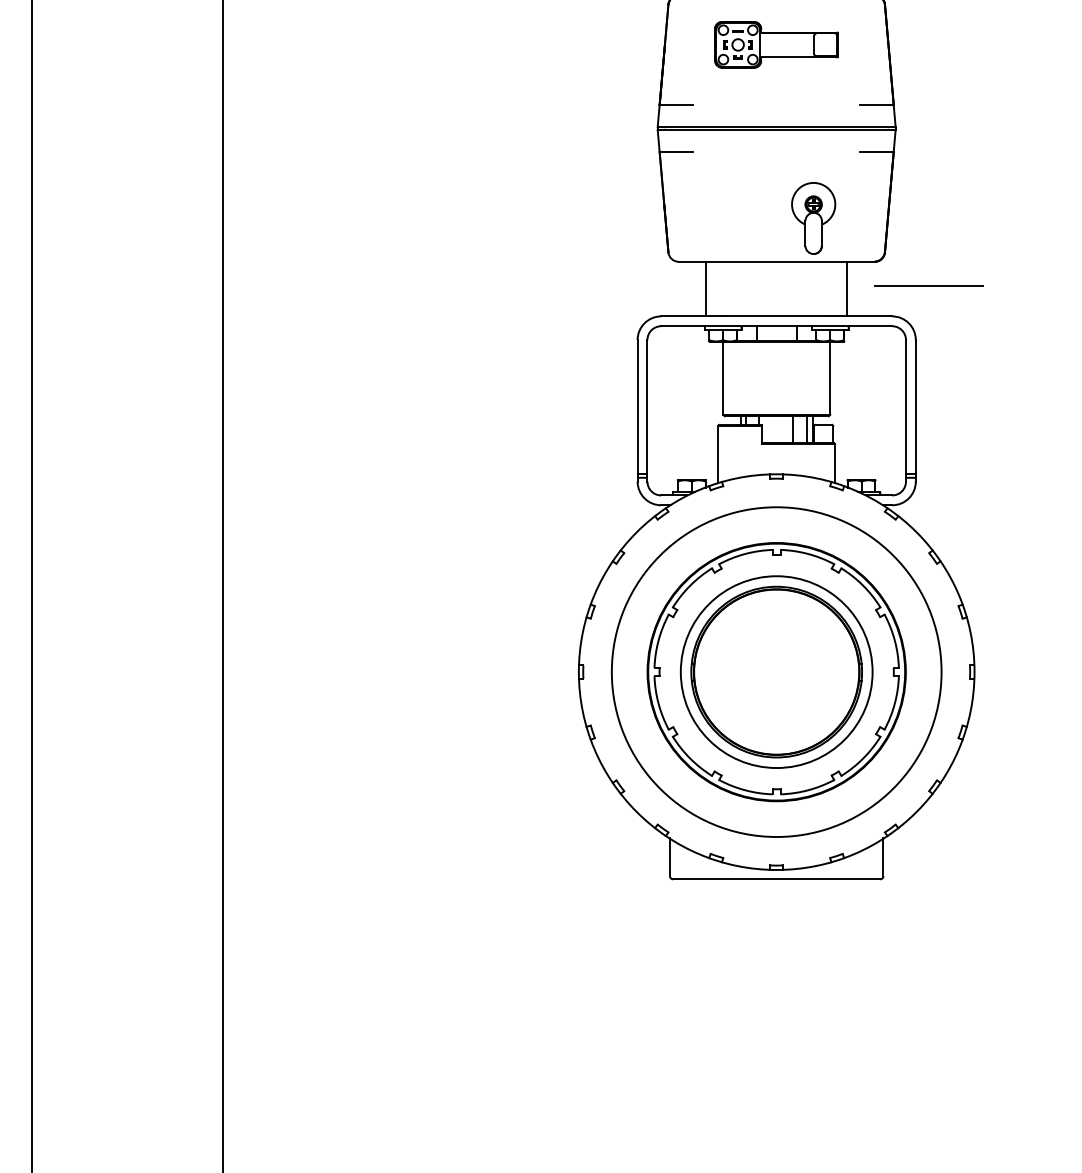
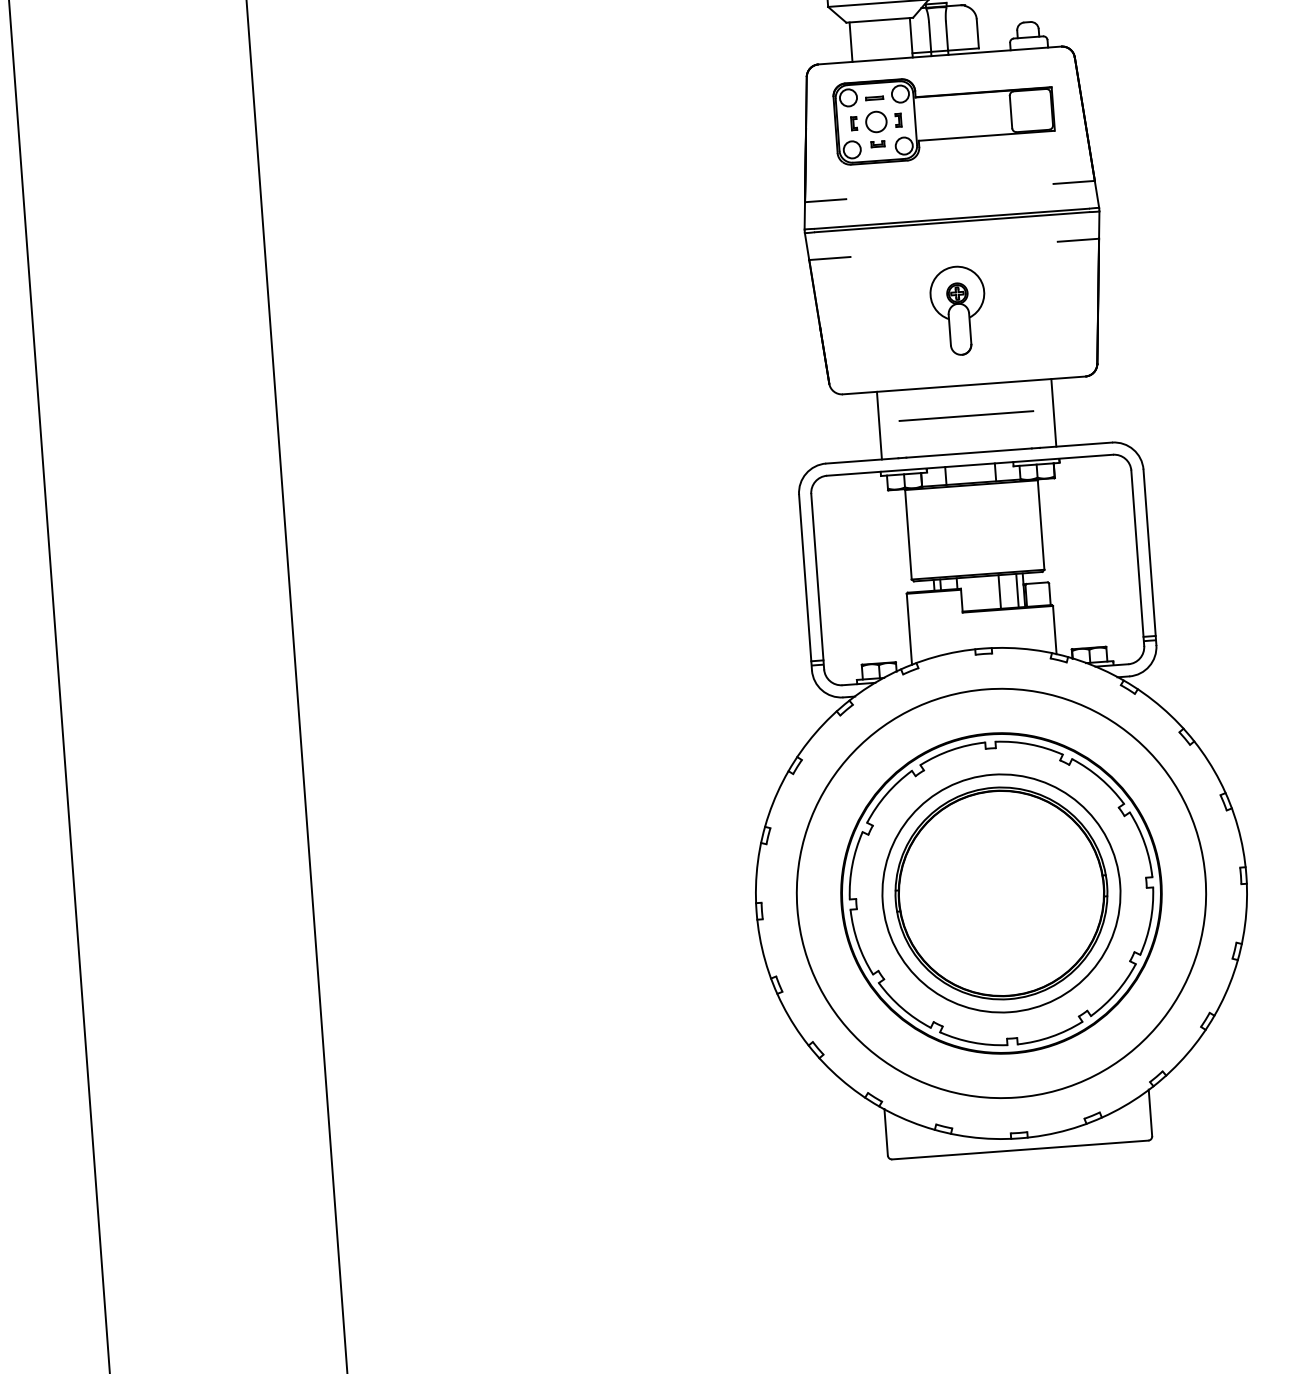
part: (776, 44) -> (944, 116), size x1.43
part: (813, 218) -> (958, 310), moved
line: (928, 285) -> (966, 414), moved

